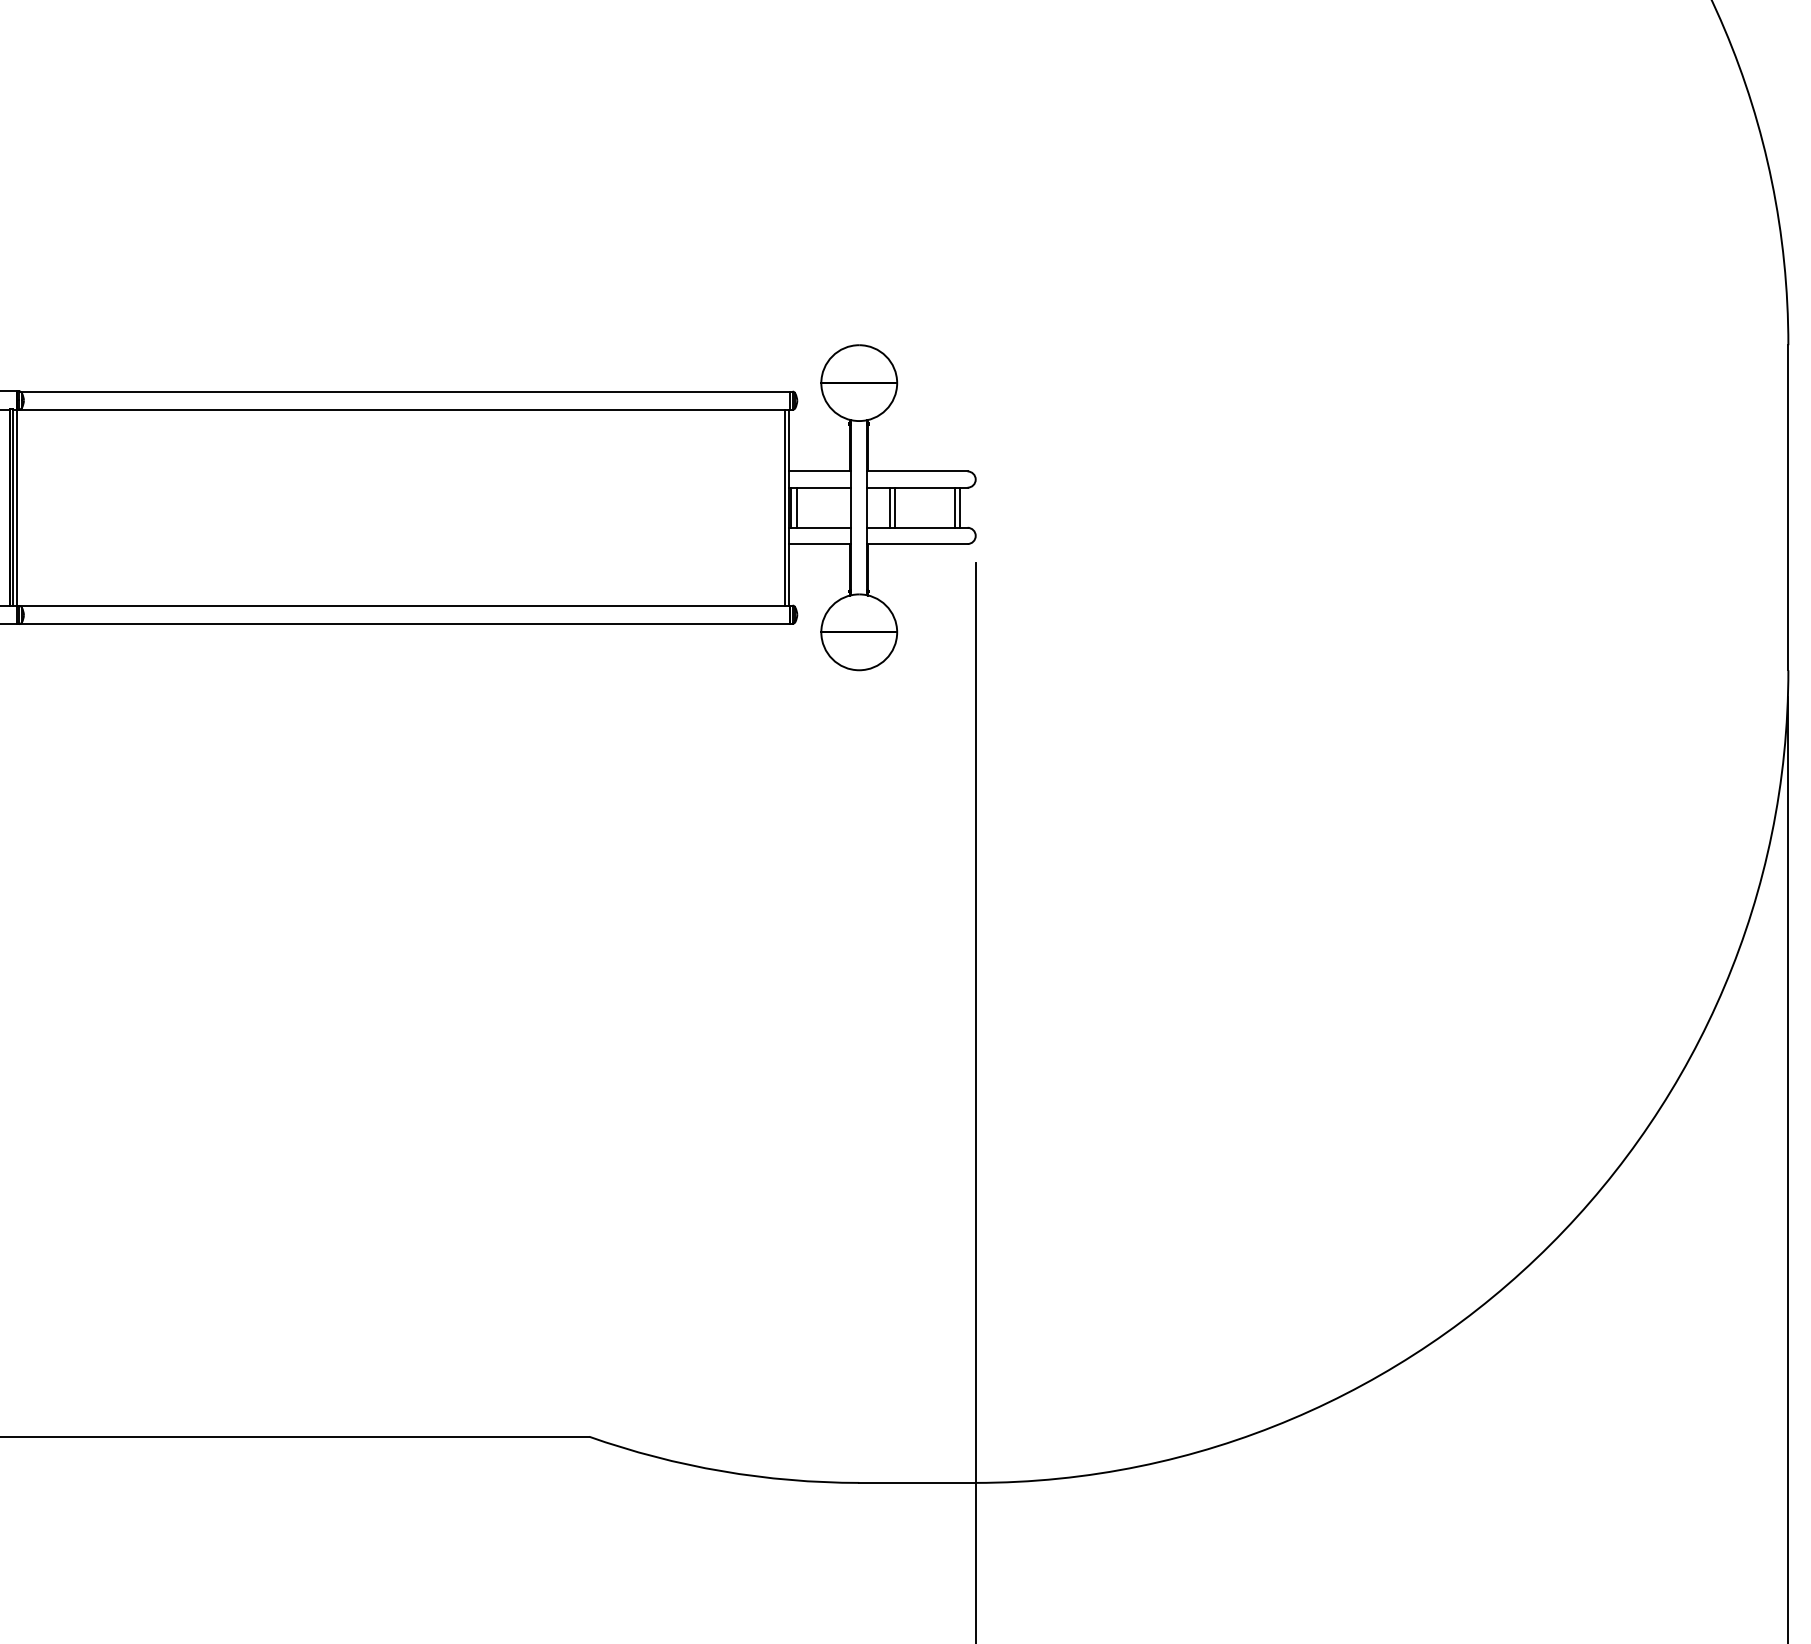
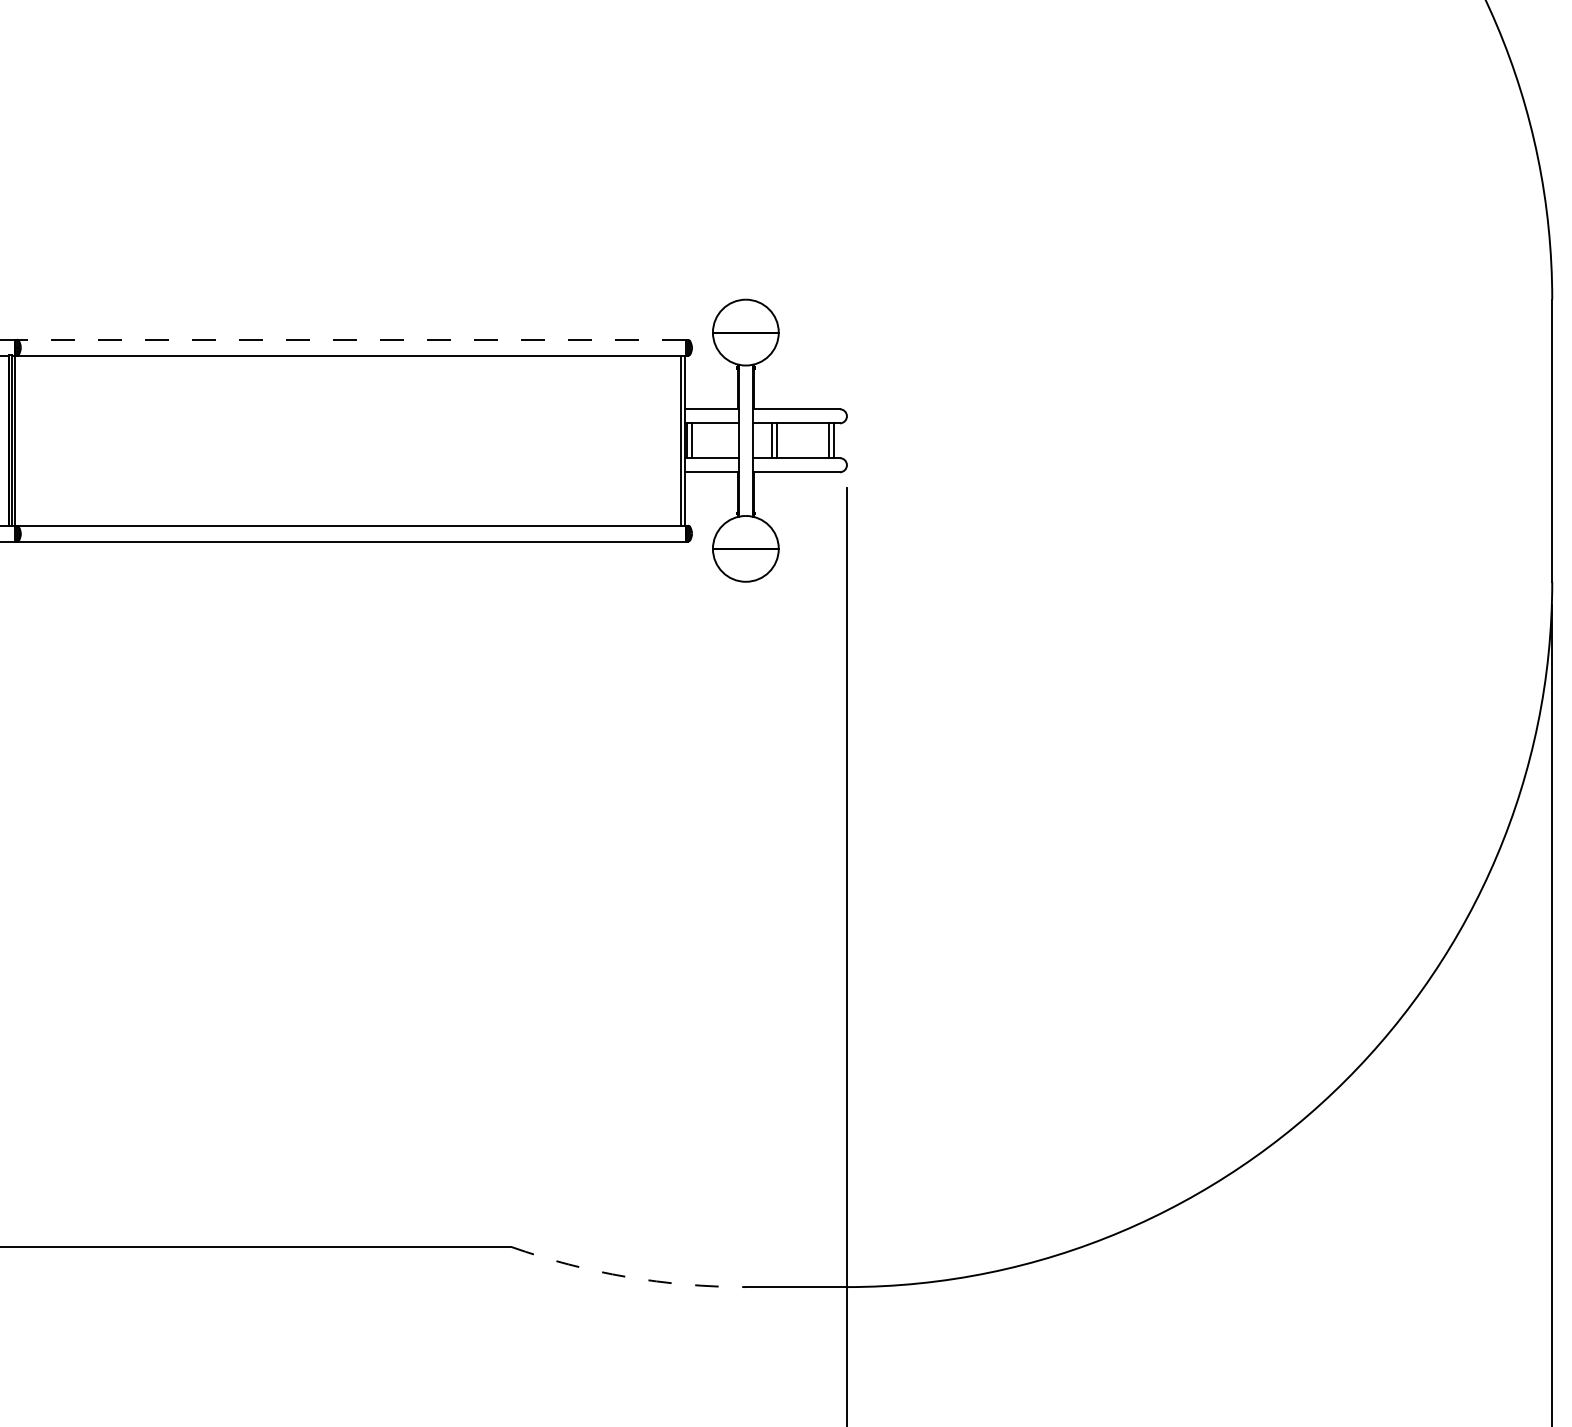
line: (404, 391) -> (351, 339), solid -> dashed
arc: (722, 1471) -> (627, 1277), solid -> dashed

